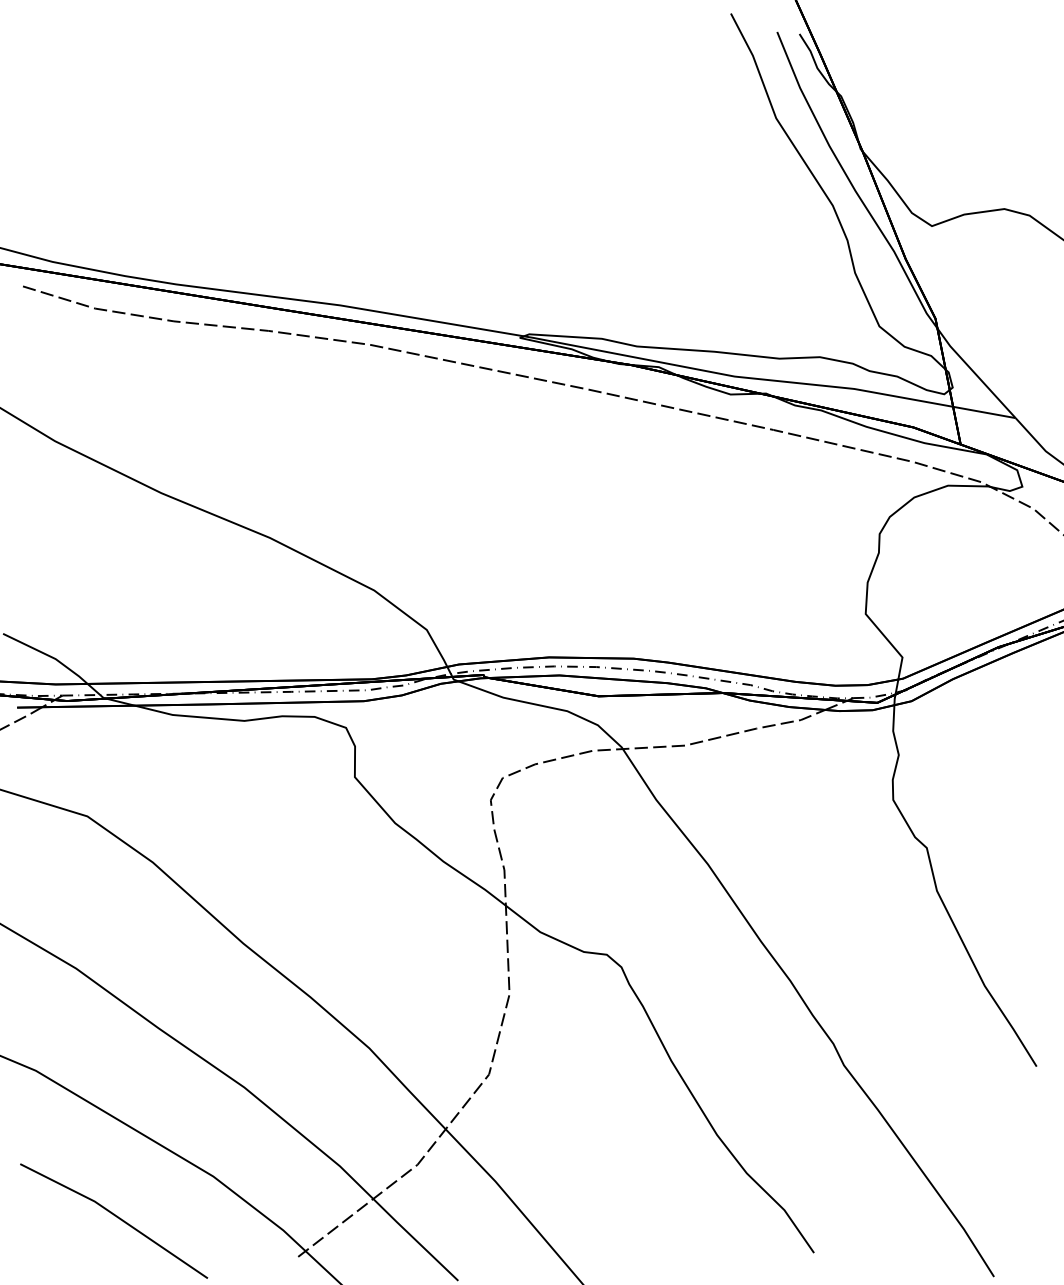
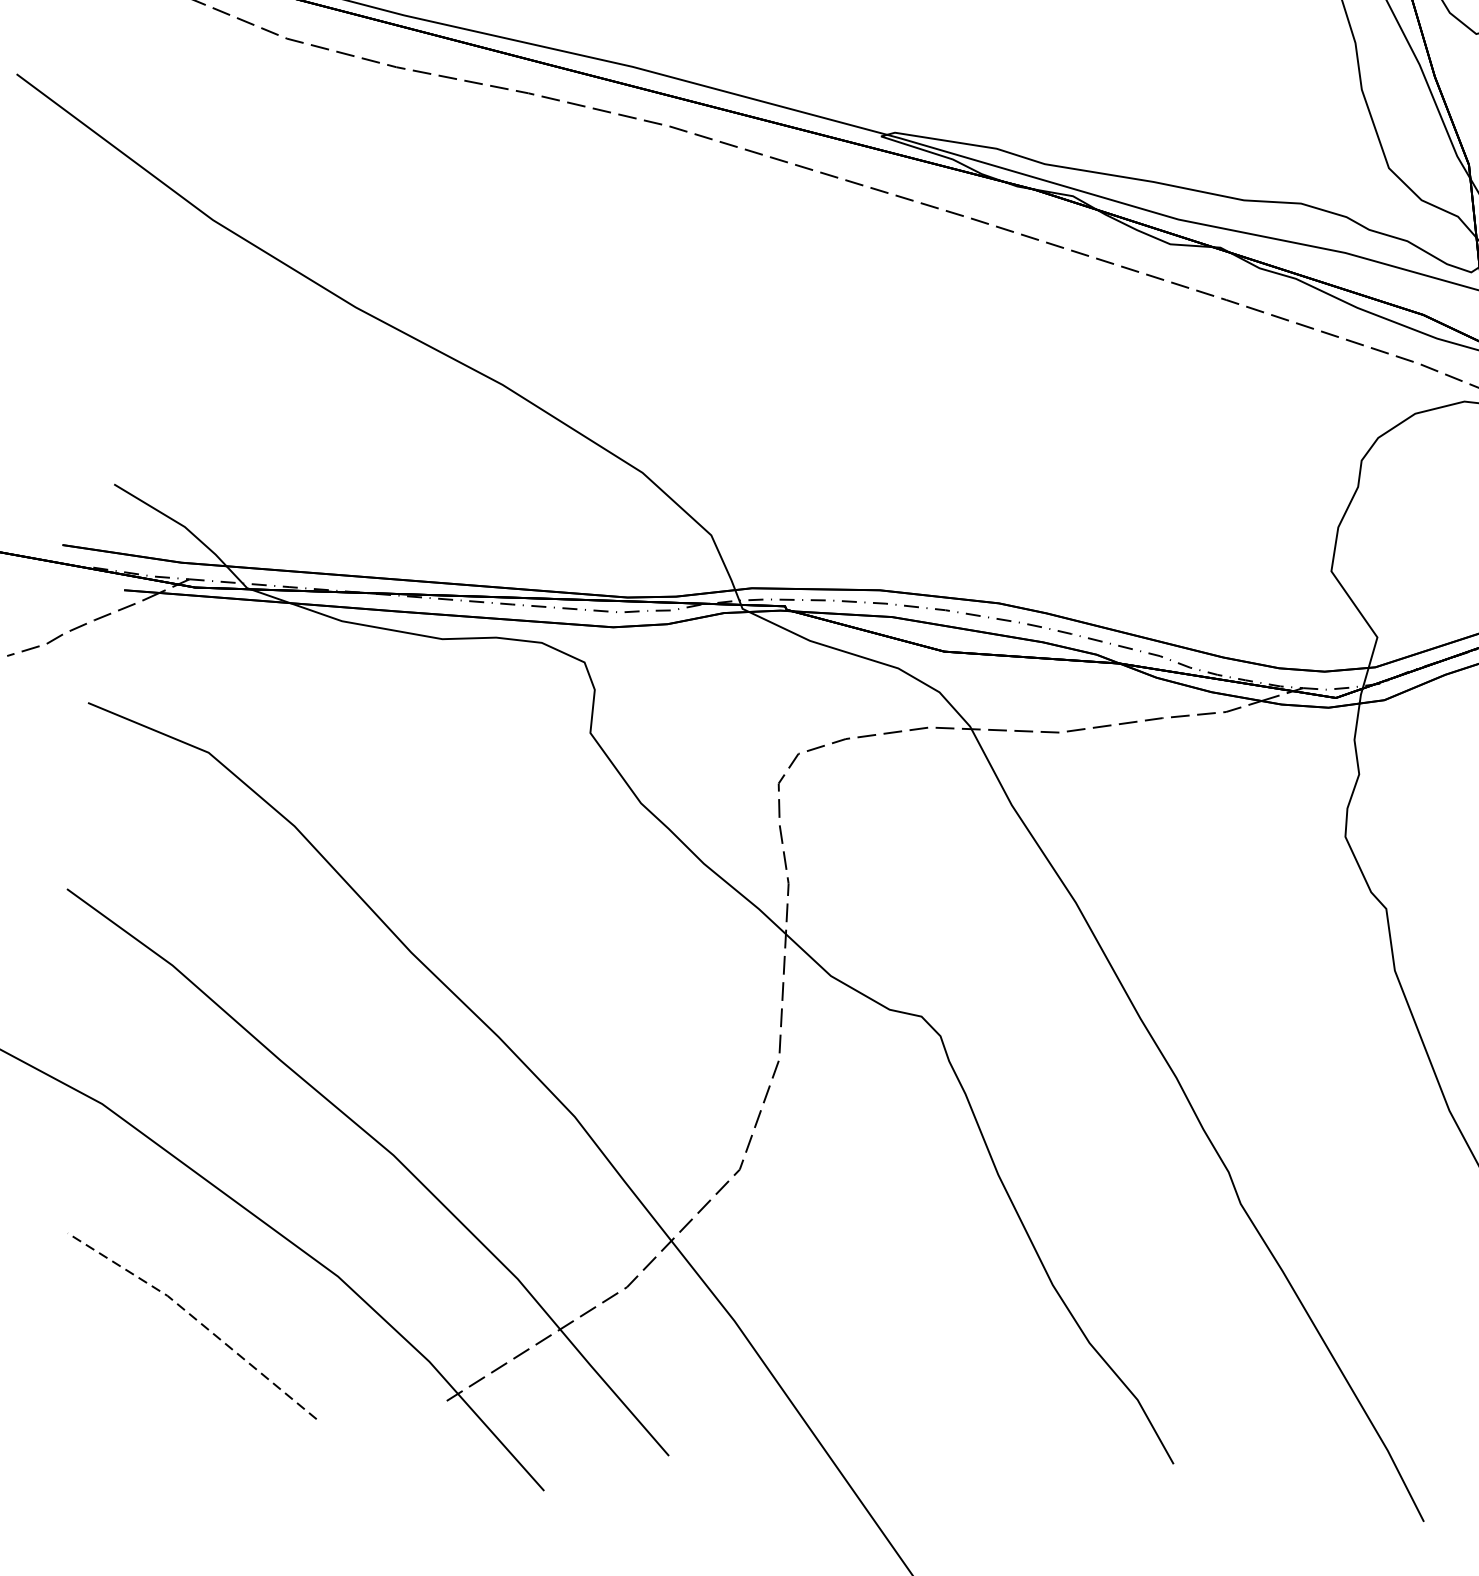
line: (116, 1216) -> (196, 1319), solid -> dashed

